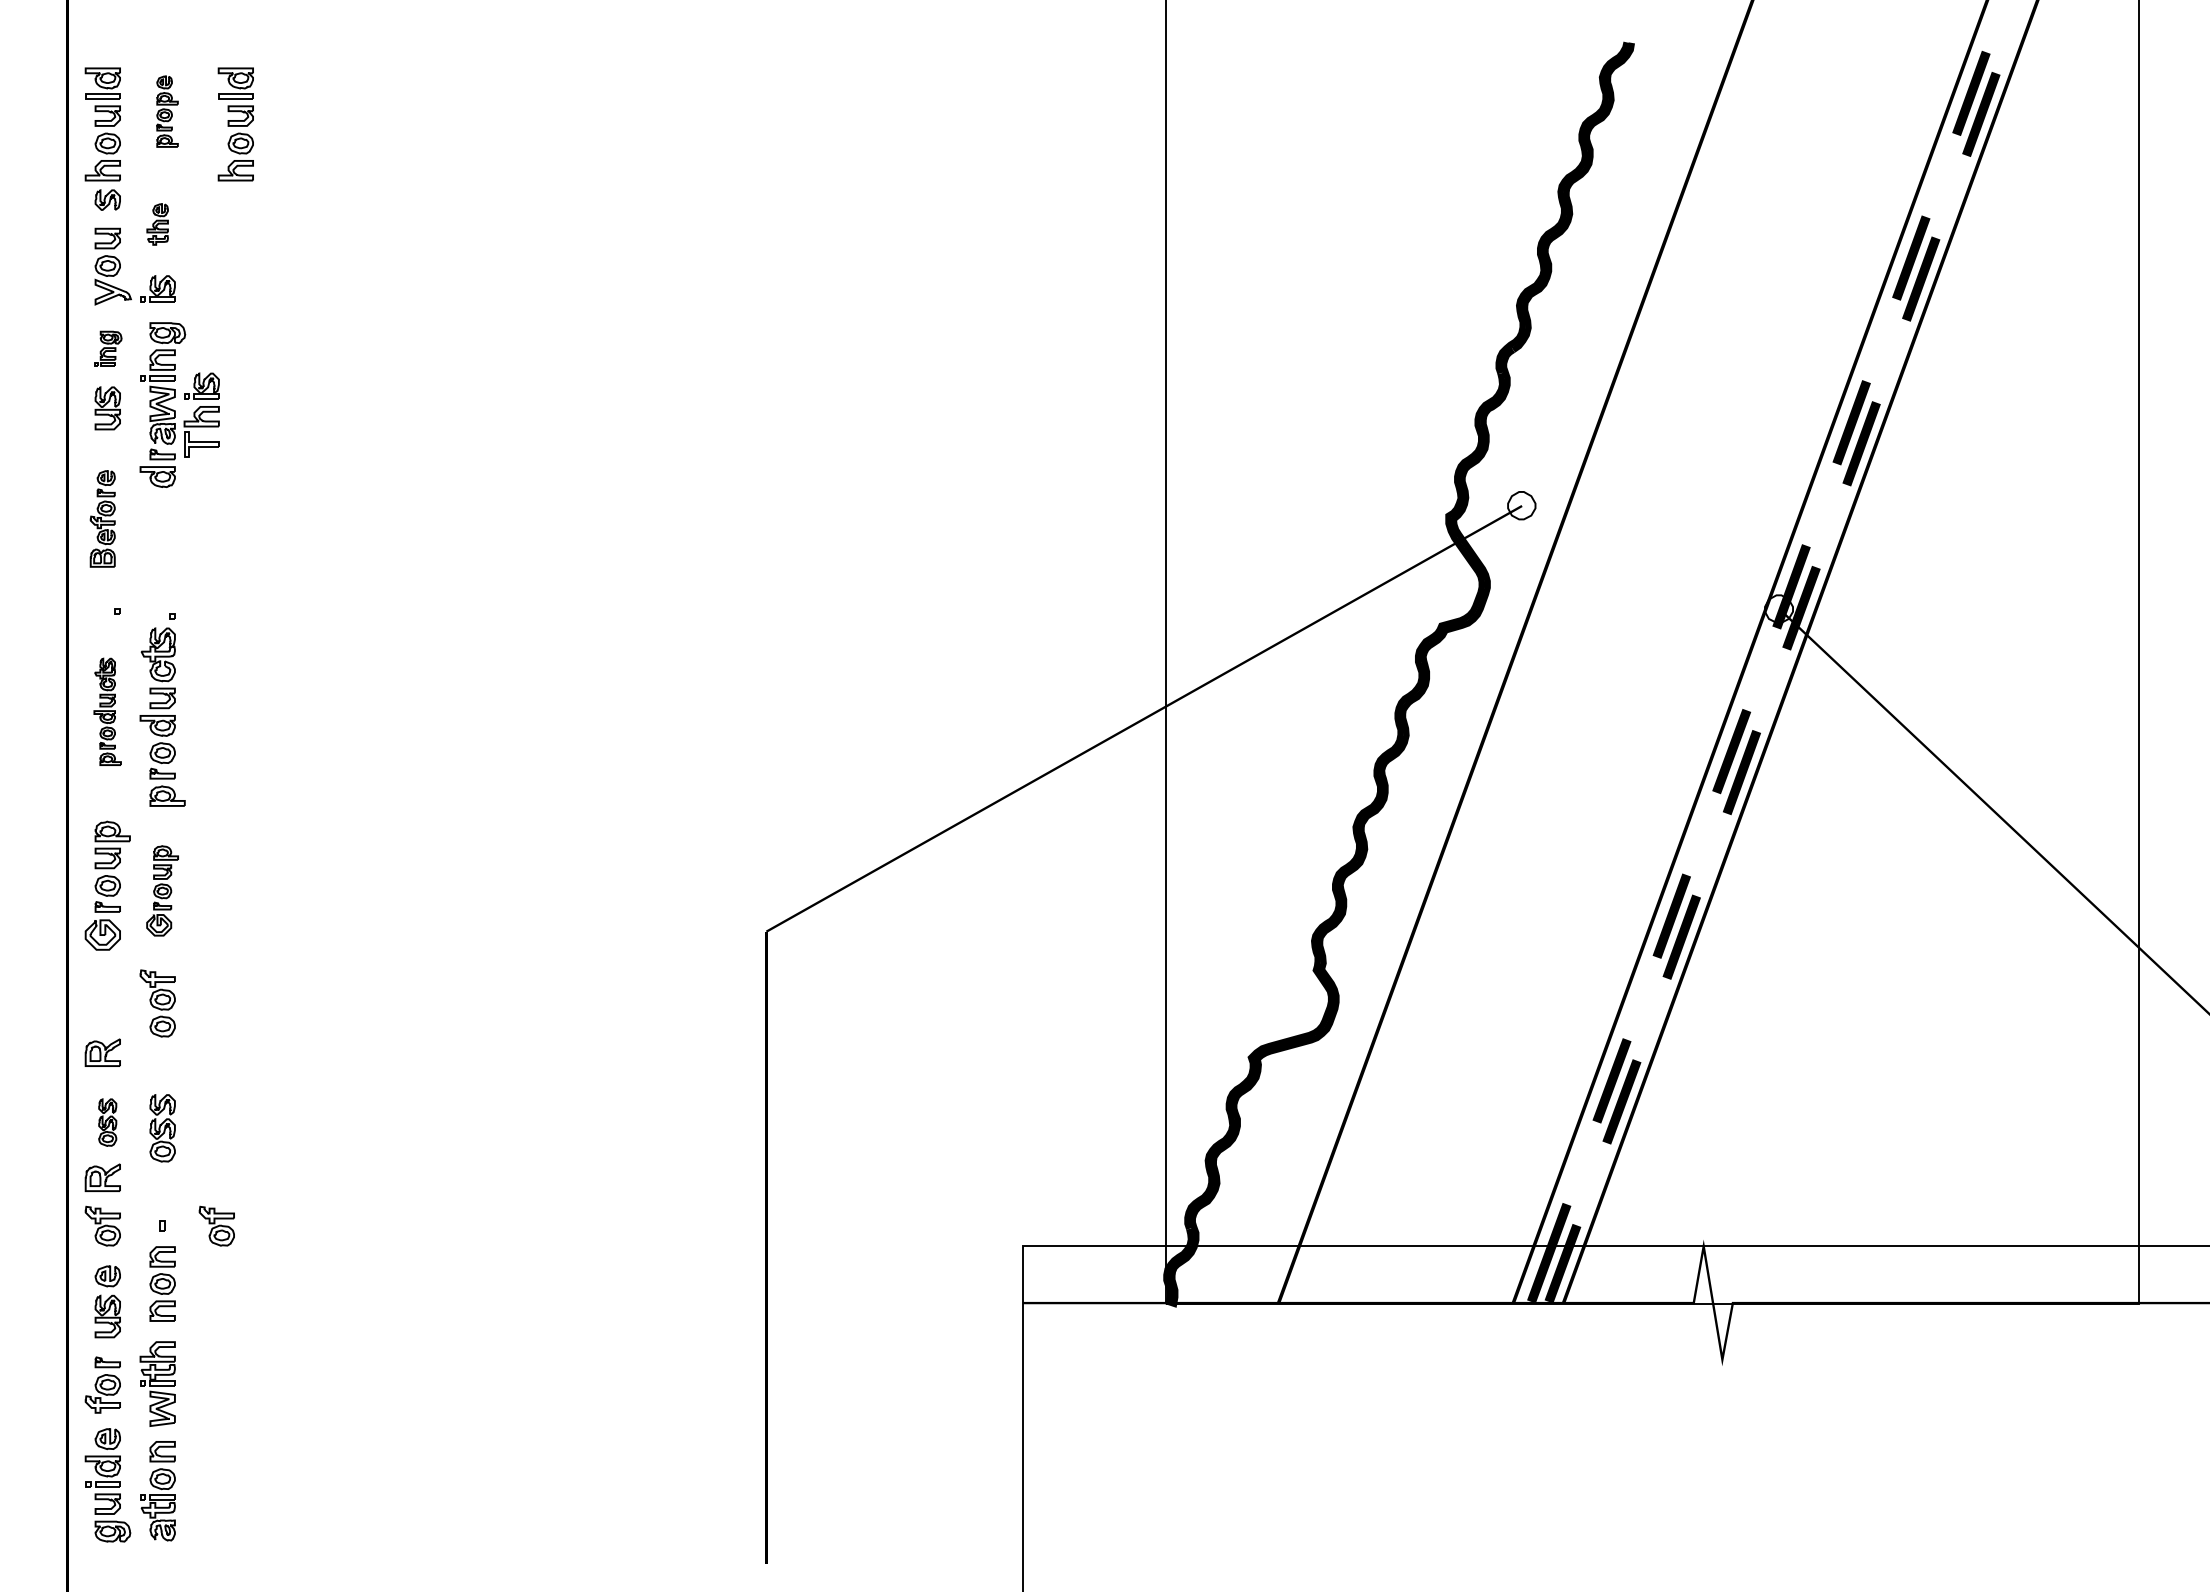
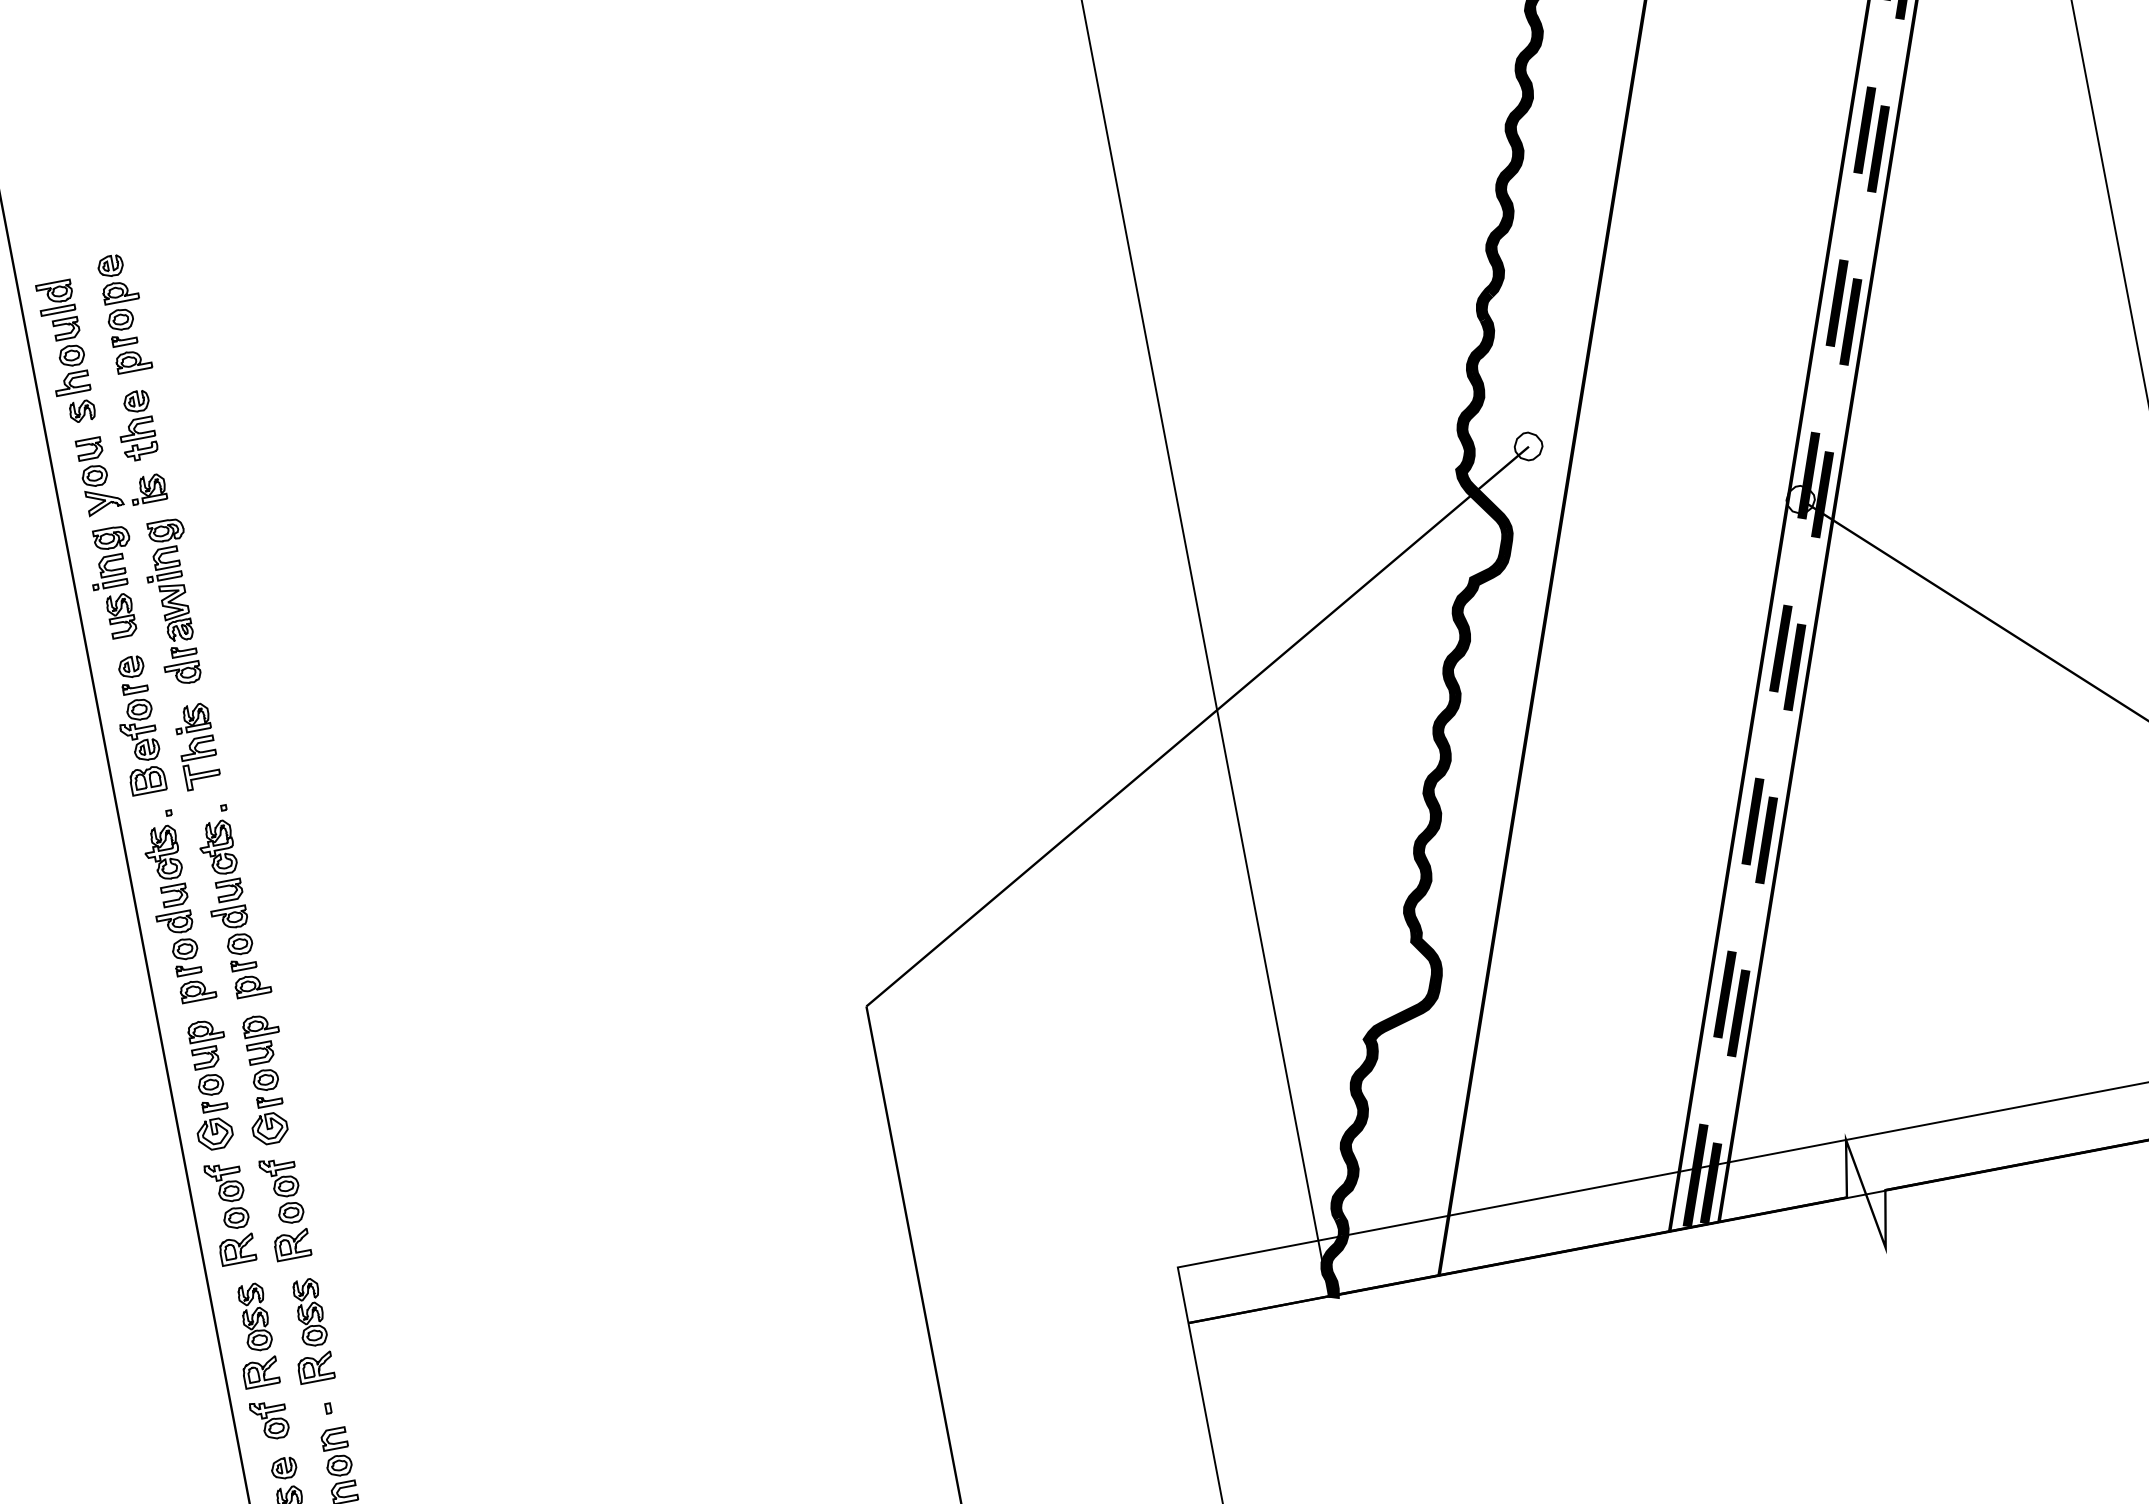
part: (167, 111) -> (124, 313), size x1.67
part: (235, 124) -> (193, 313), removed
part: (157, 224) -> (135, 425), size x1.67
part: (108, 348) -> (110, 556), size x1.67
part: (201, 414) -> (196, 746), moved
part: (102, 518) -> (136, 724), size x1.43
part: (107, 711) -> (177, 913), size x1.67
part: (162, 890) -> (265, 1079), size x1.43
part: (102, 997) -> (226, 1195), added
part: (157, 1058) -> (292, 1245), added
part: (107, 1122) -> (254, 1317), size x1.43
part: (157, 1183) -> (315, 1367), added
part: (216, 1225) -> (381, 1398), removed

